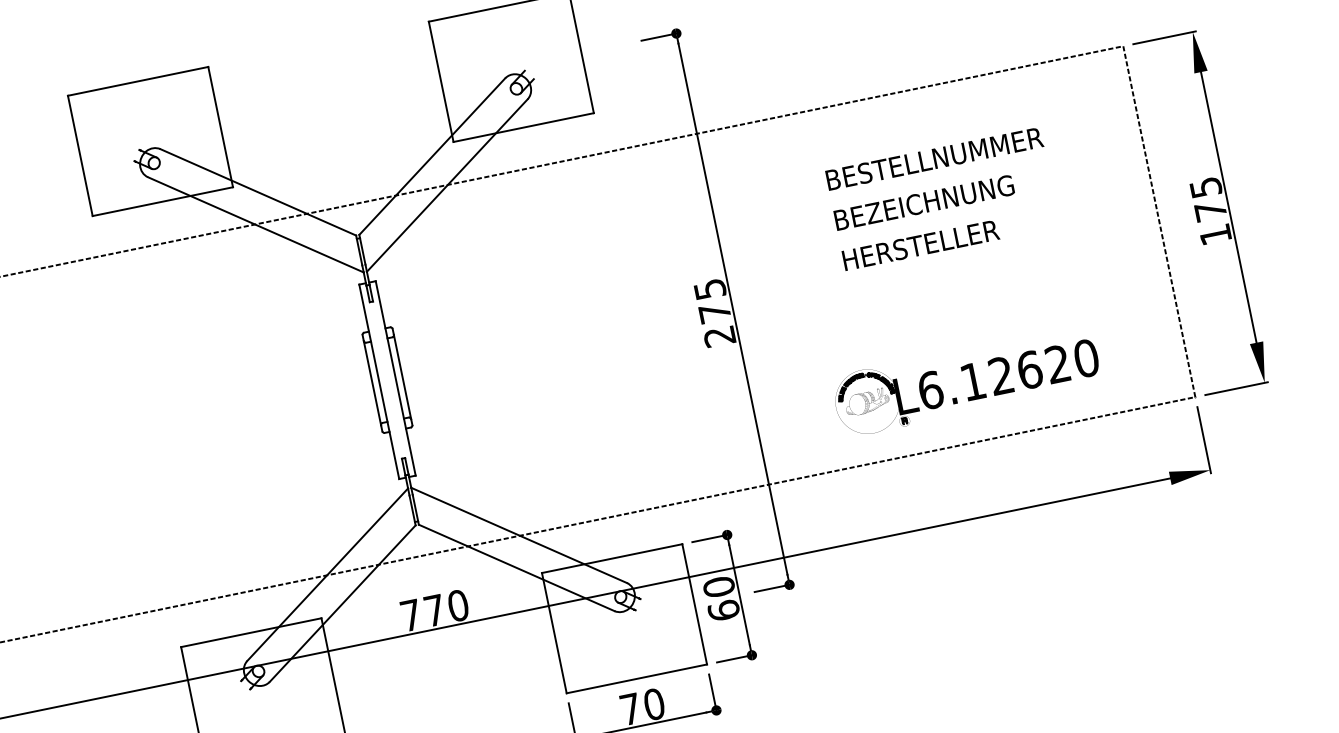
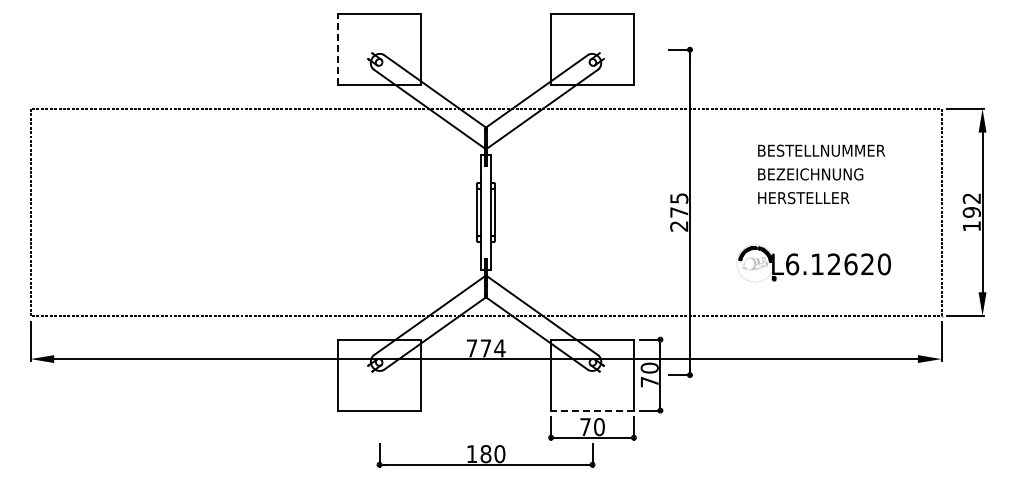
line: (80, 155) -> (338, 49), solid -> dashed
text: (1207, 199) -> (971, 205), 175 -> 192
part: (966, 381) -> (813, 263), moved
text: (457, 605) -> (499, 348), 770 -> 774
text: (723, 609) -> (649, 381), 60 -> 70
line: (636, 678) -> (592, 410), solid -> dashed

